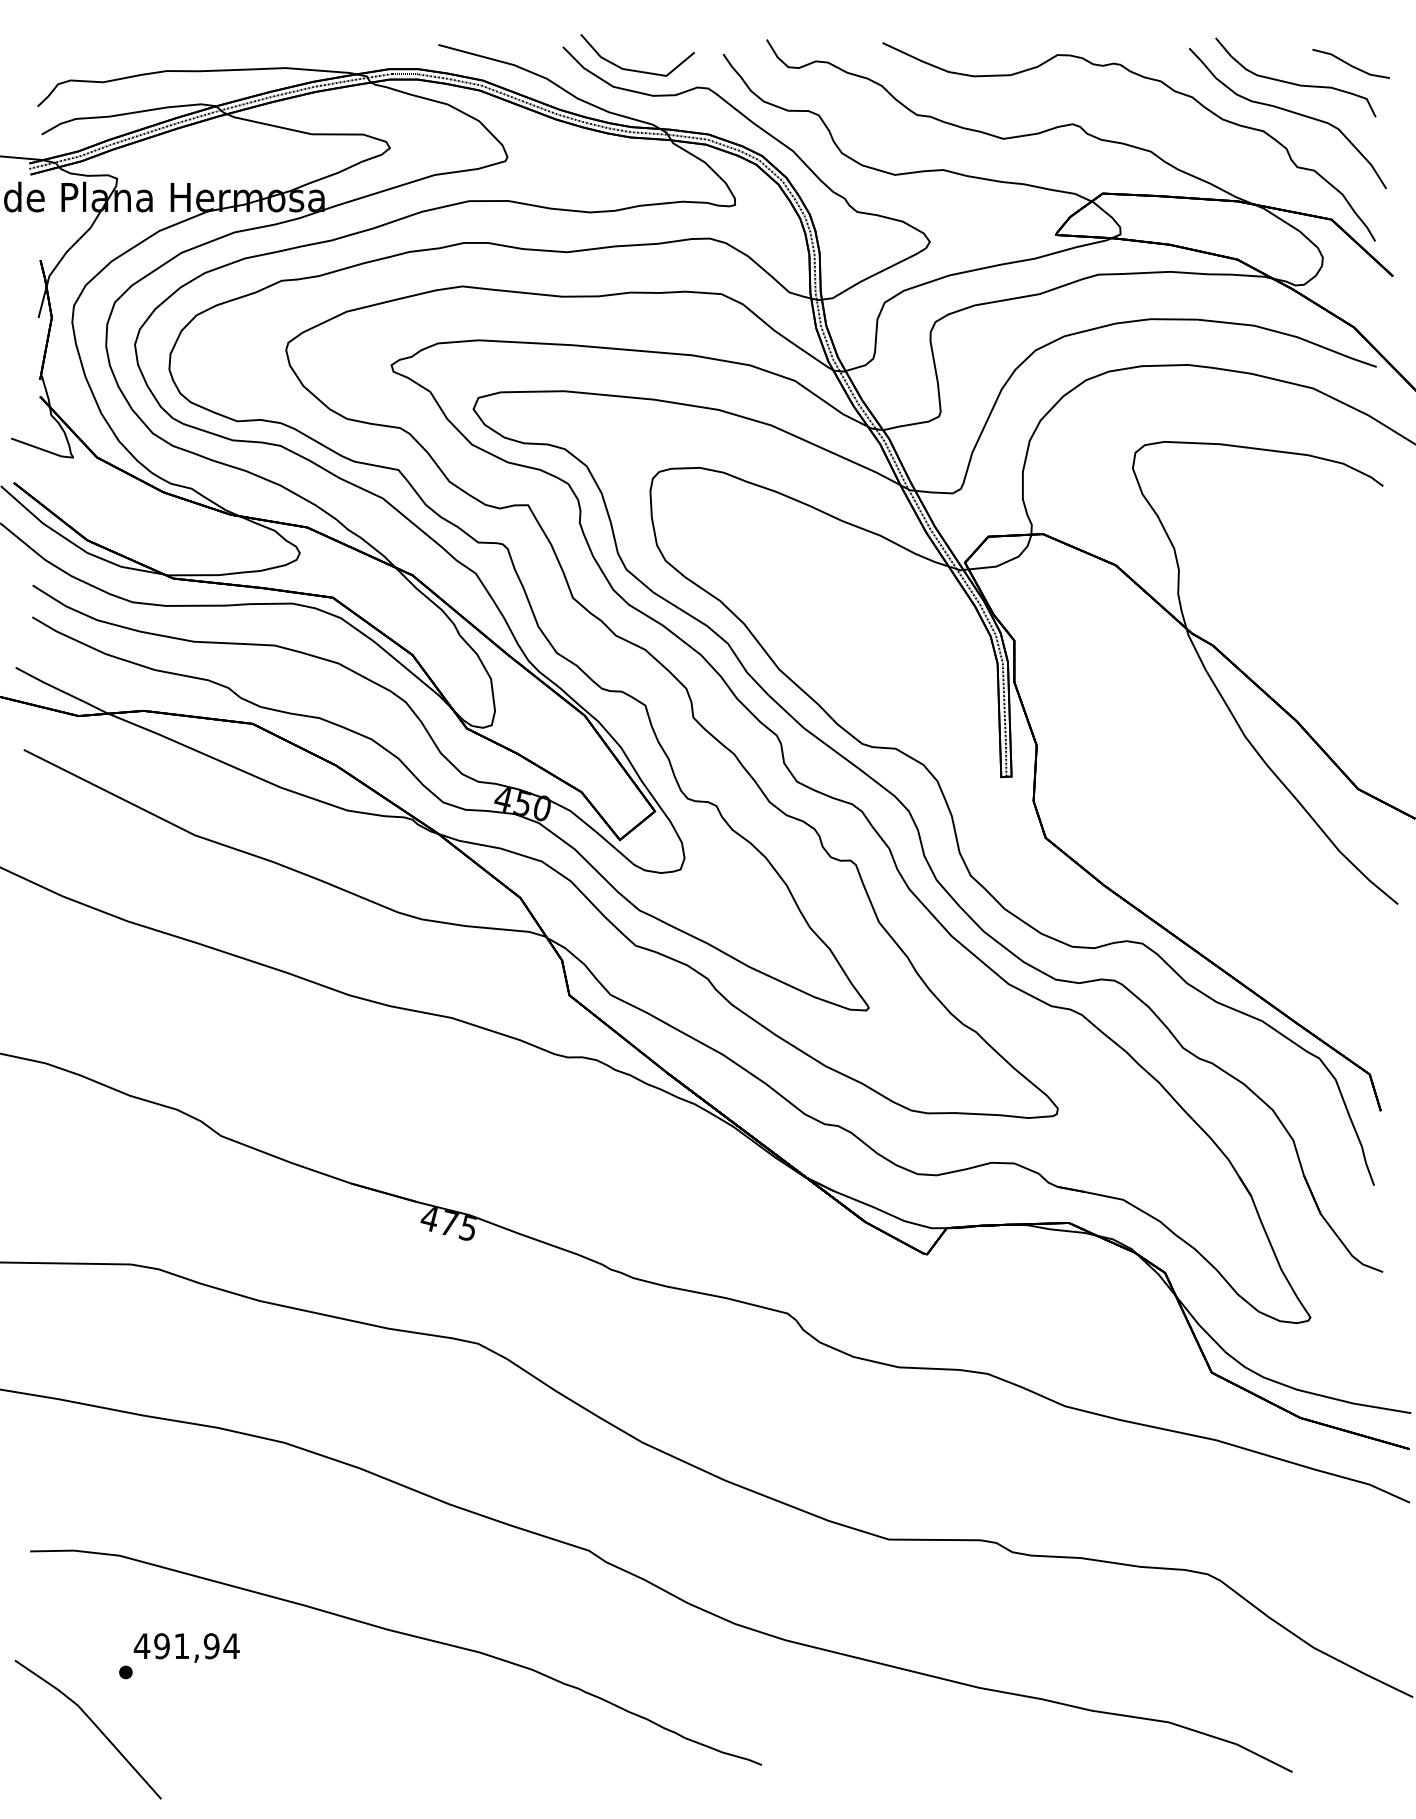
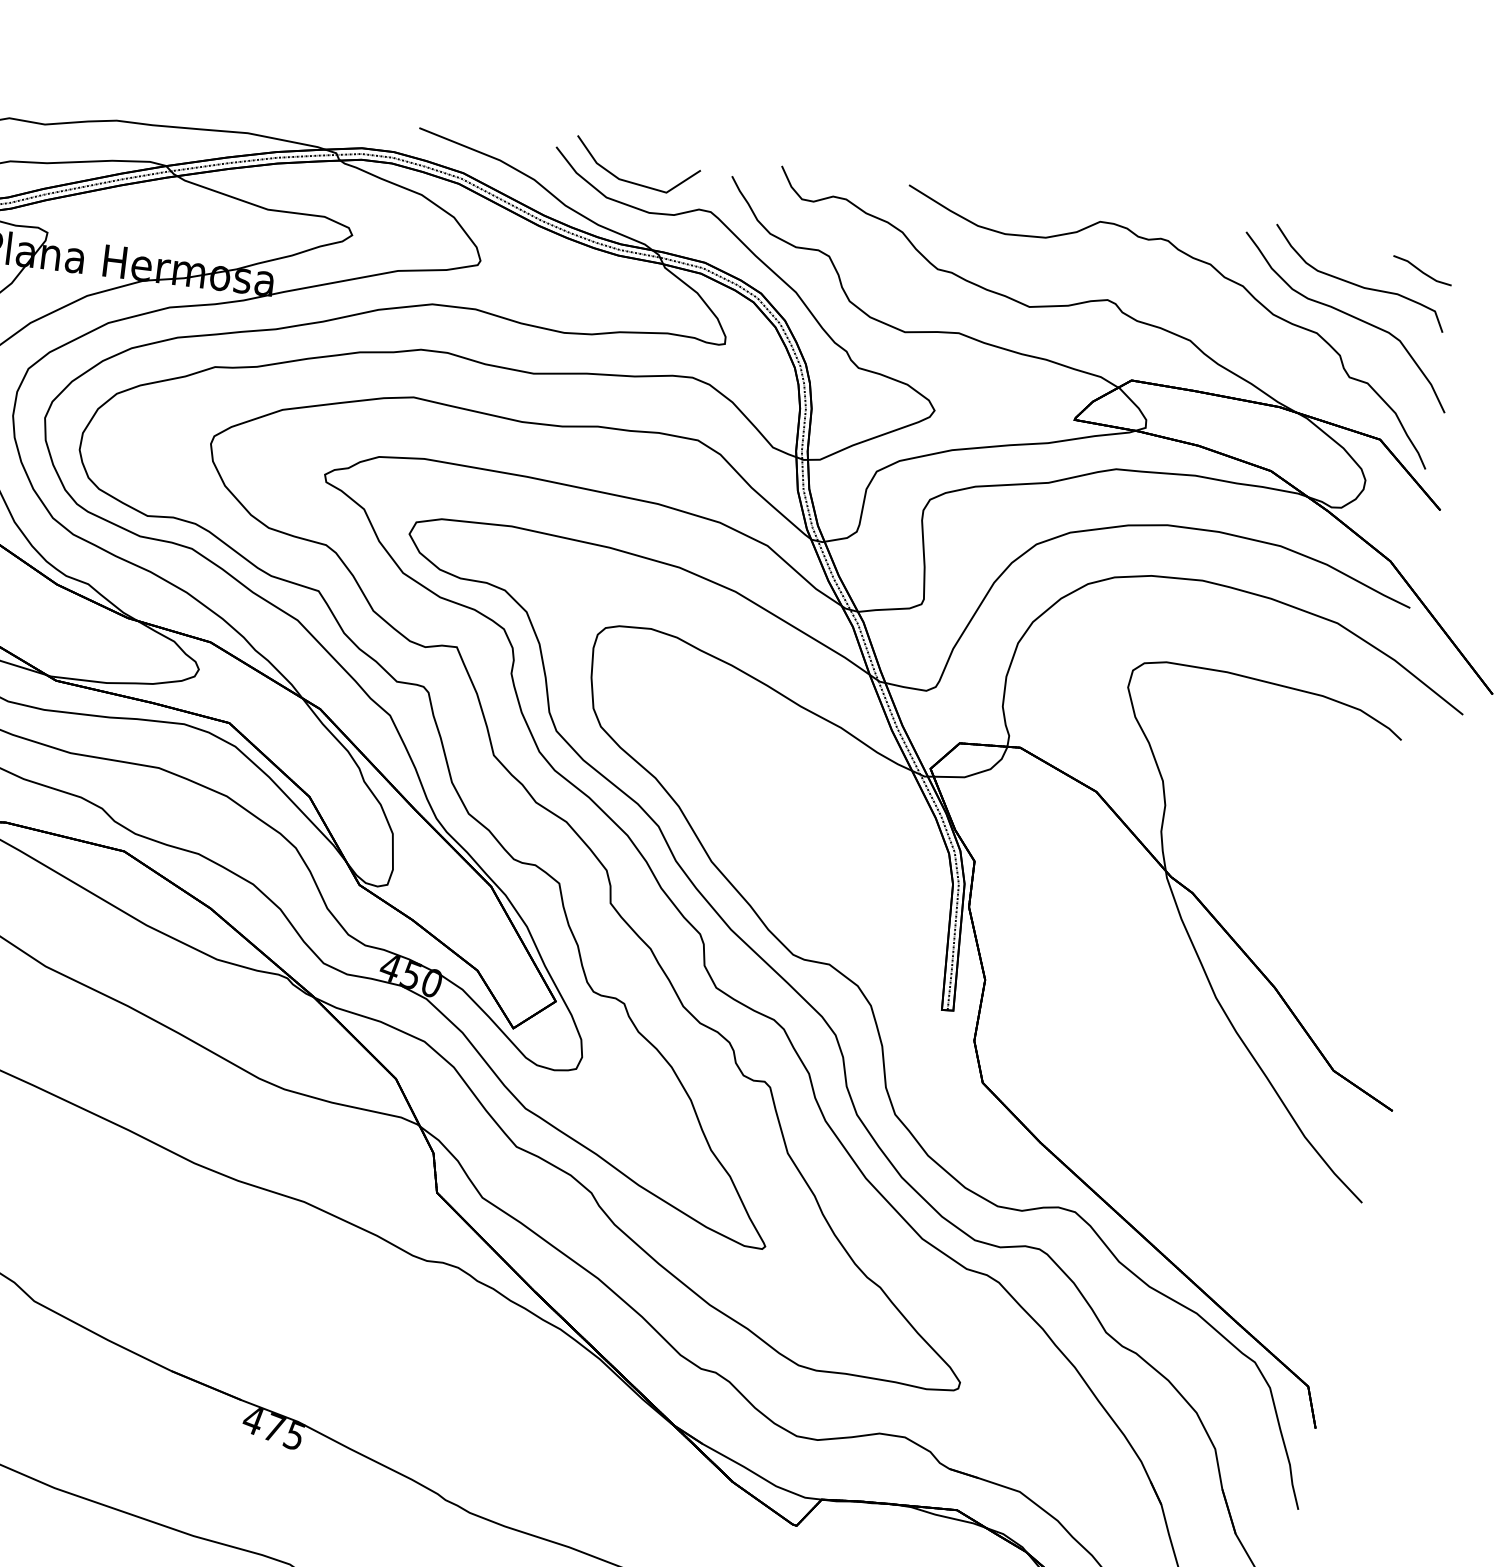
part: (1350, 63) -> (1421, 270), size x0.71

